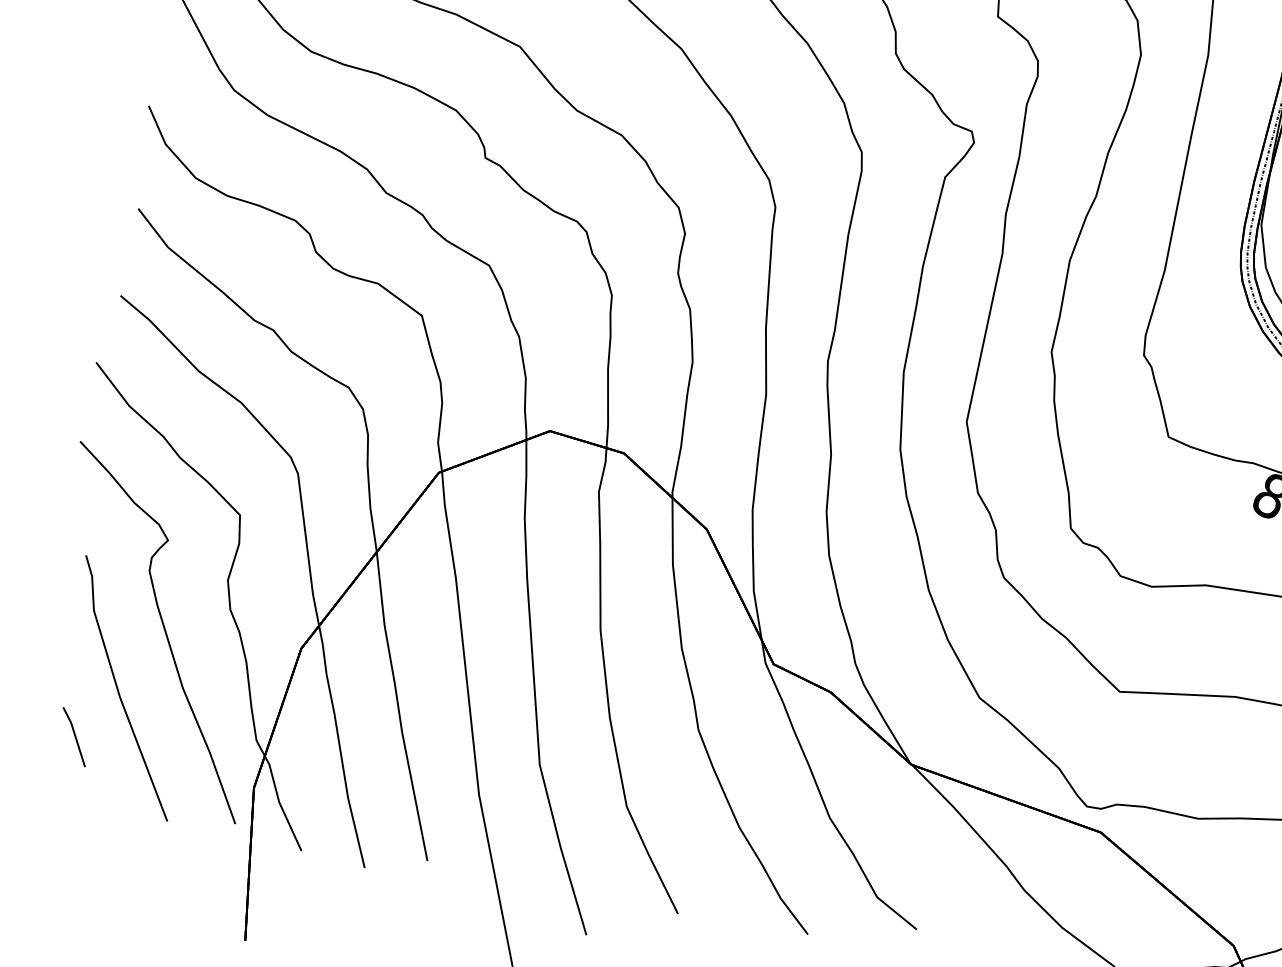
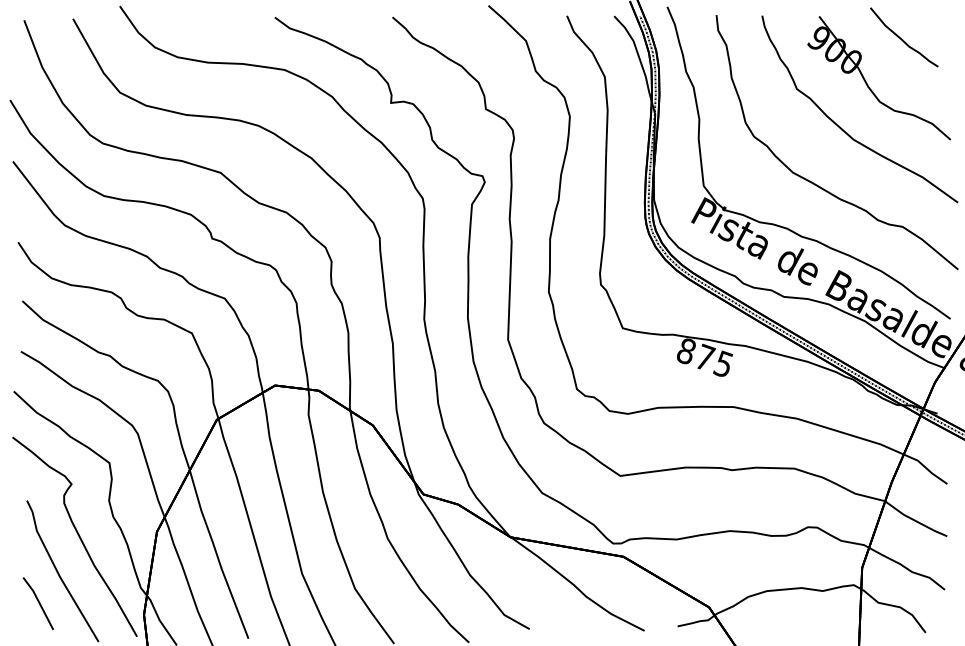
part: (73, 736) -> (37, 603), size x1.67

